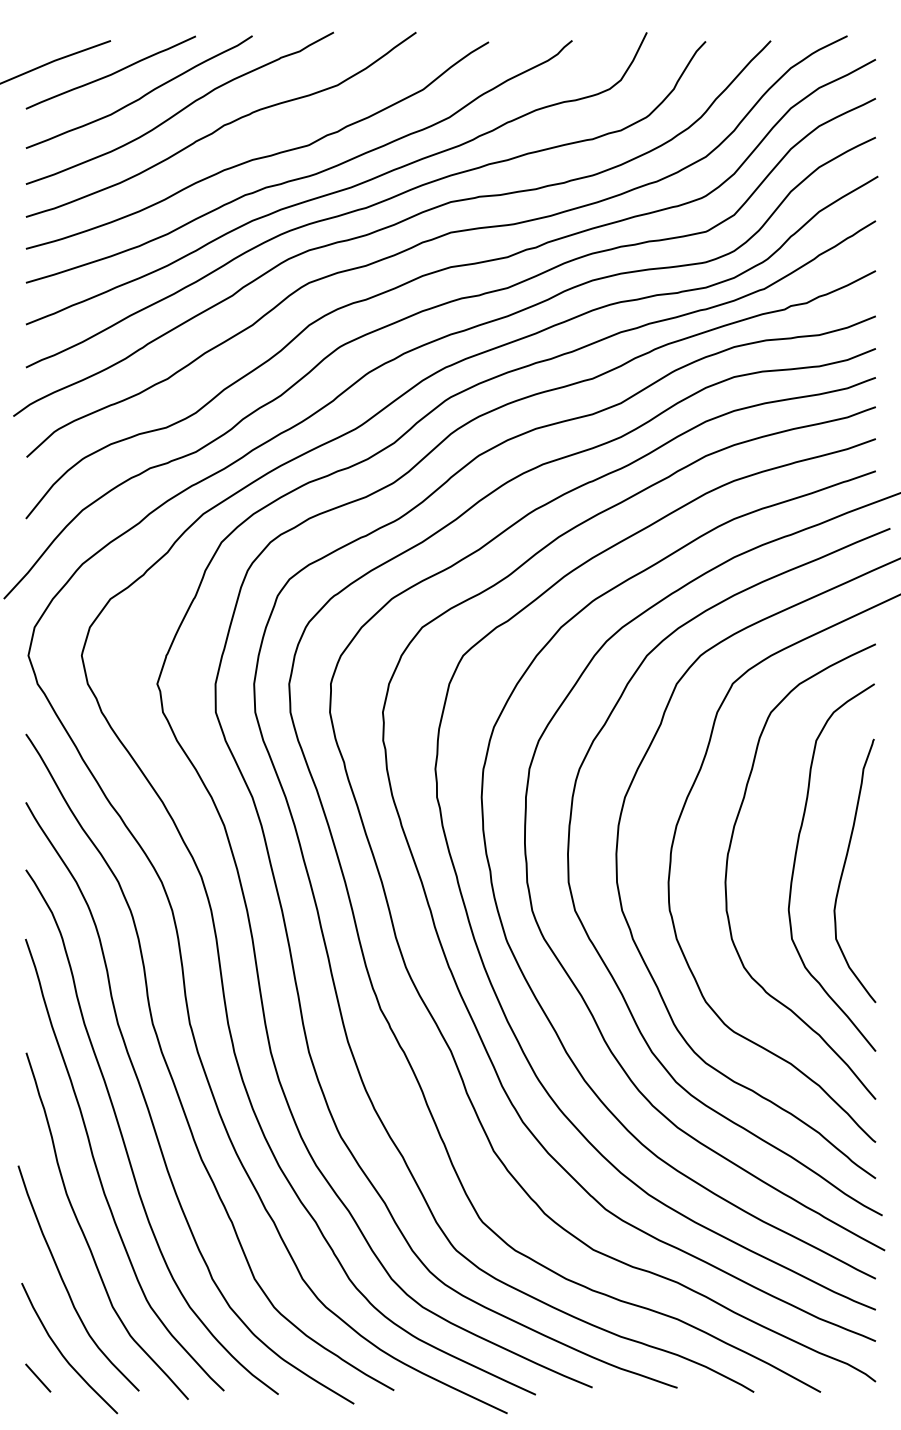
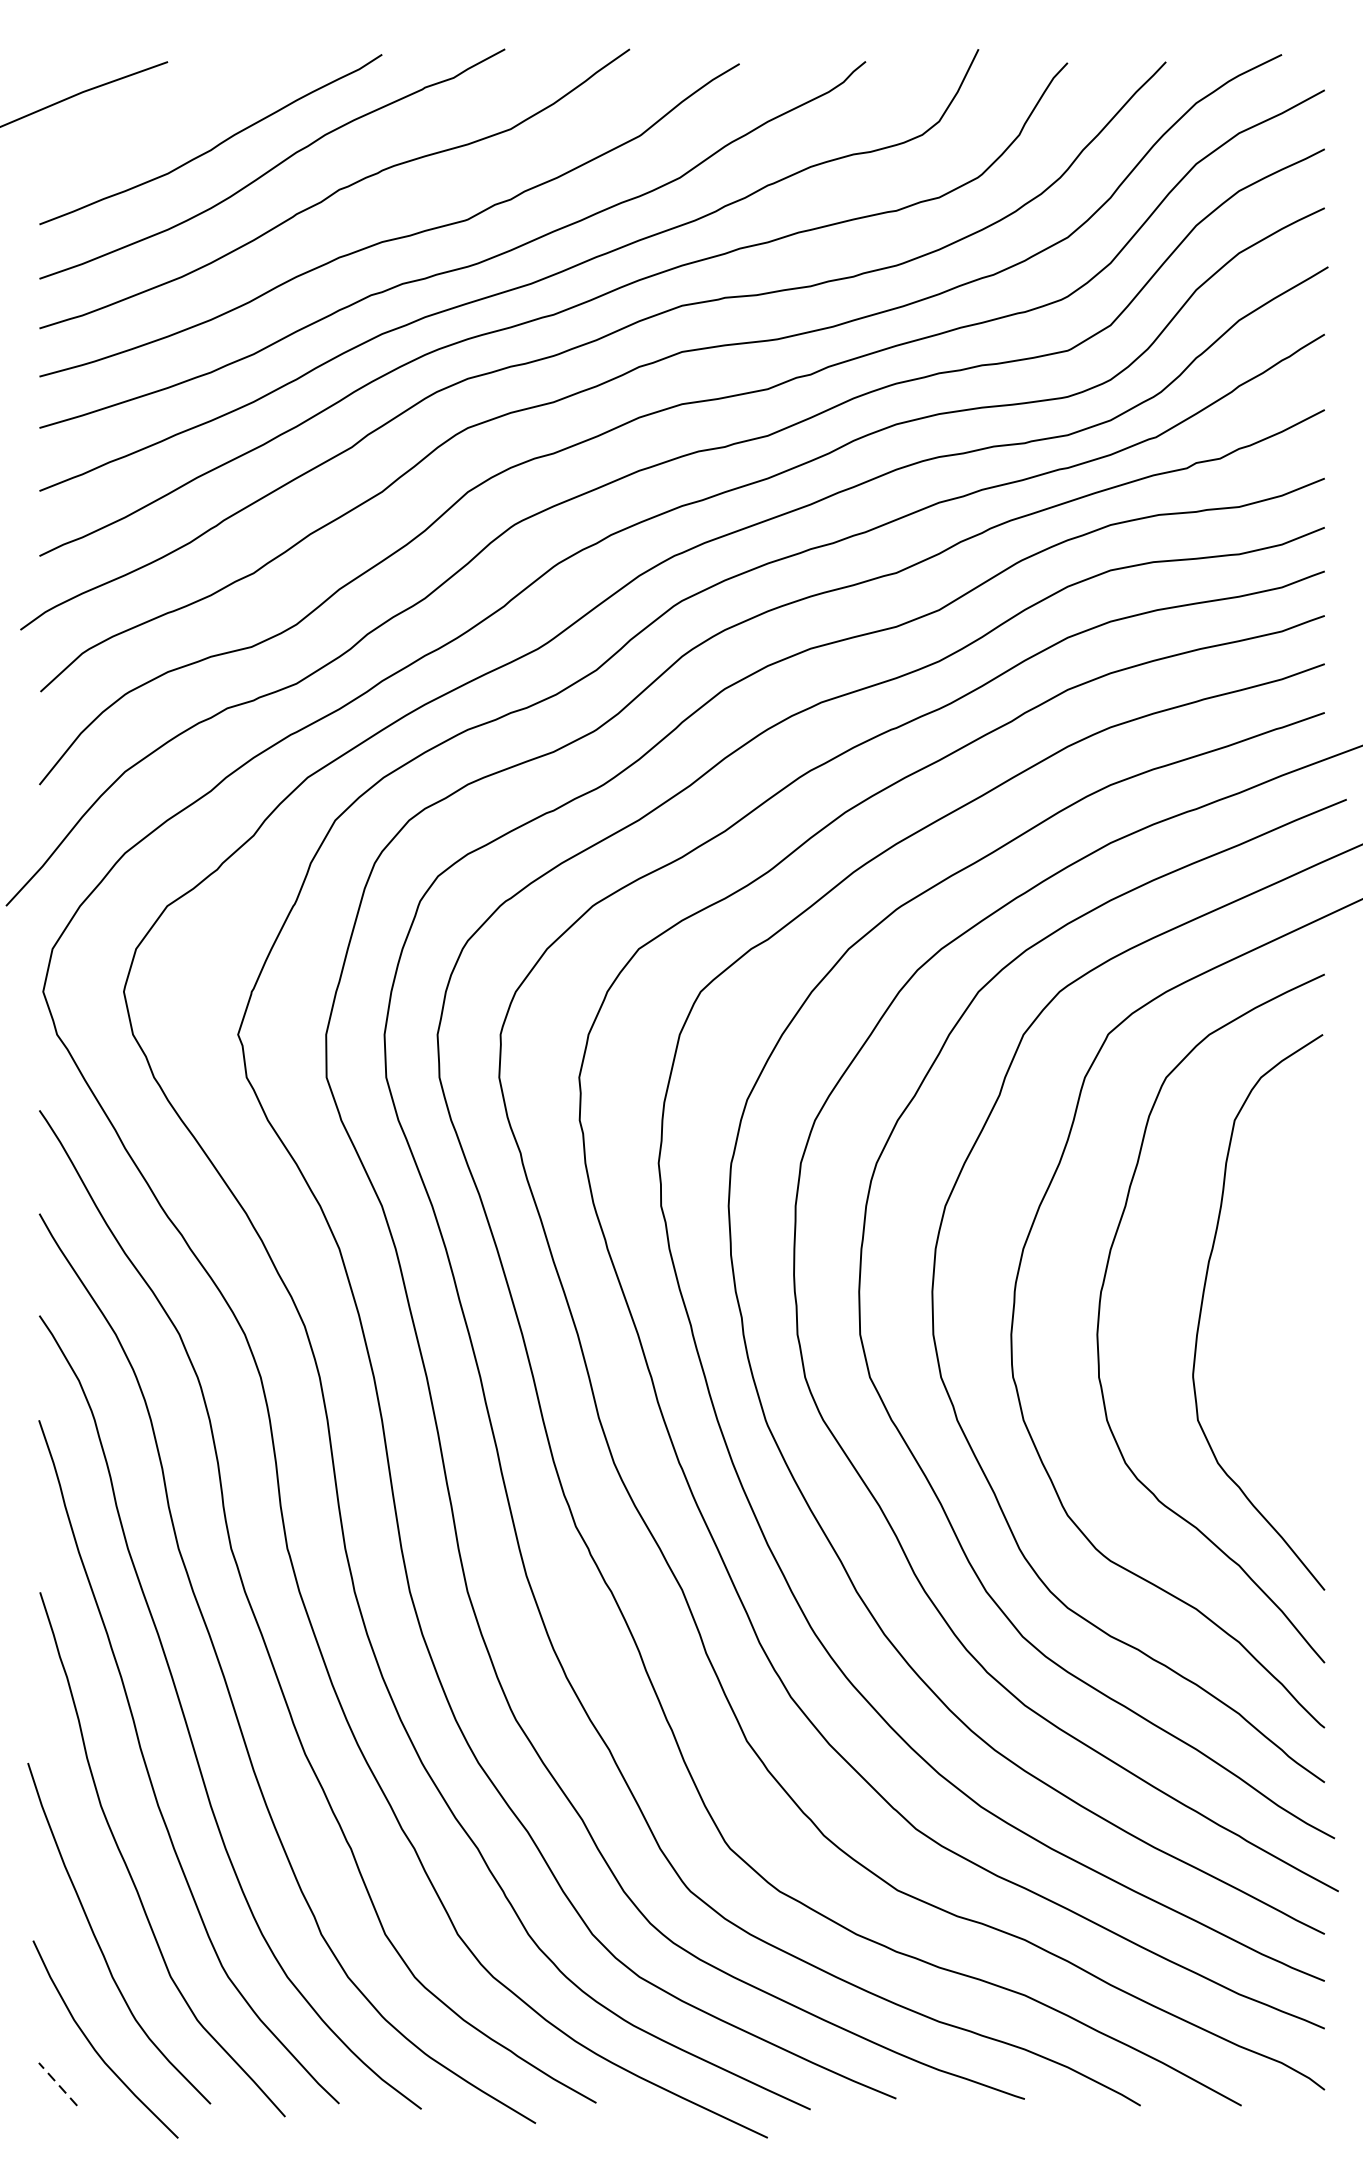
curve: (111, 73) -> (168, 111), removed
curve: (844, 869) -> (1277, 1315), removed
line: (37, 1377) -> (56, 2083), solid -> dashed

